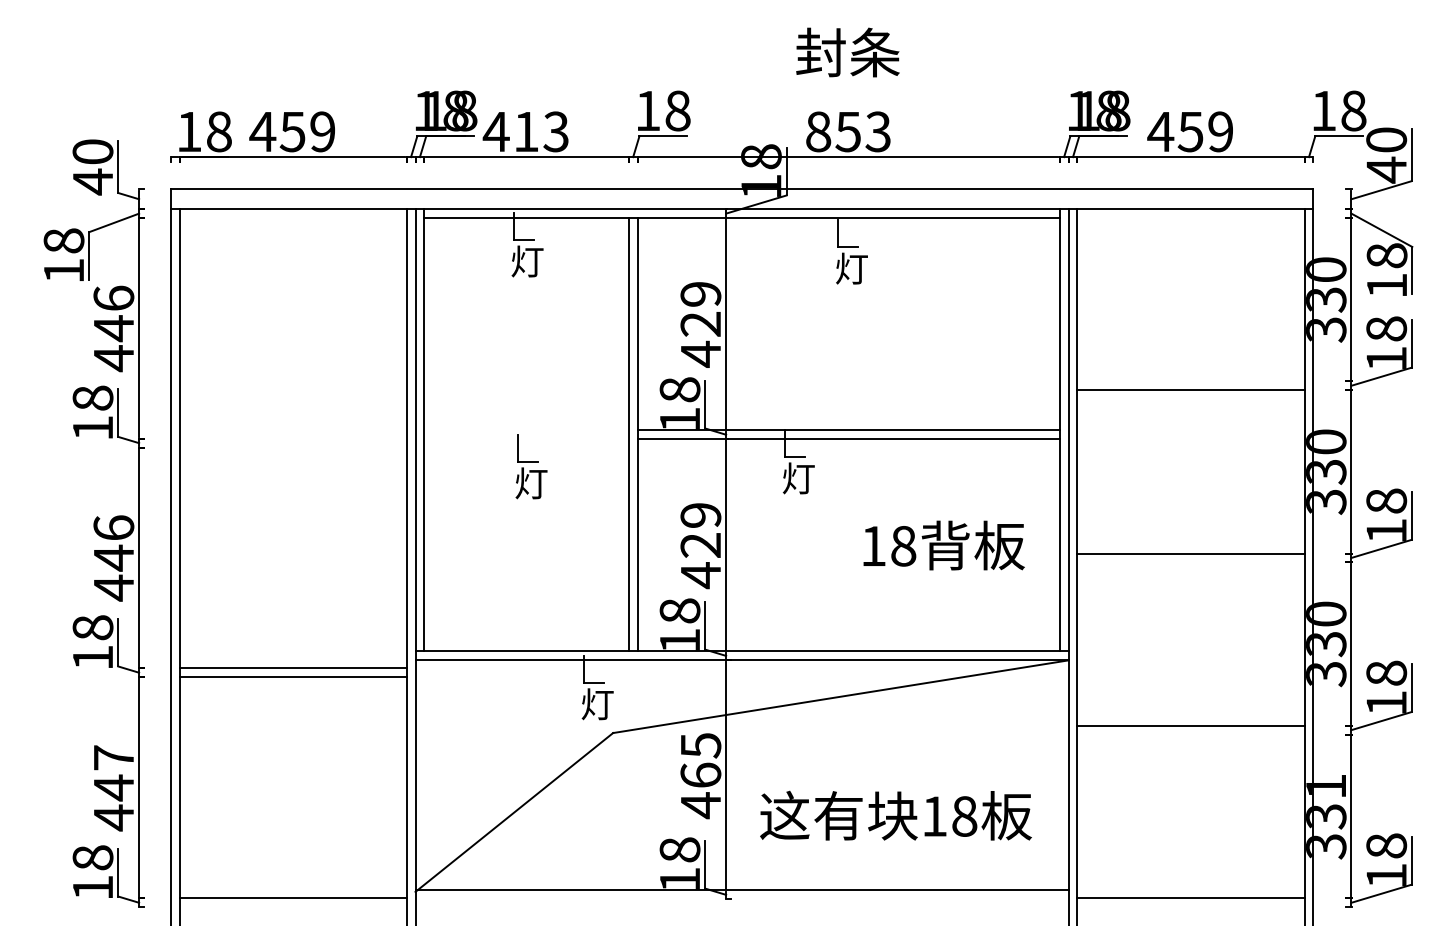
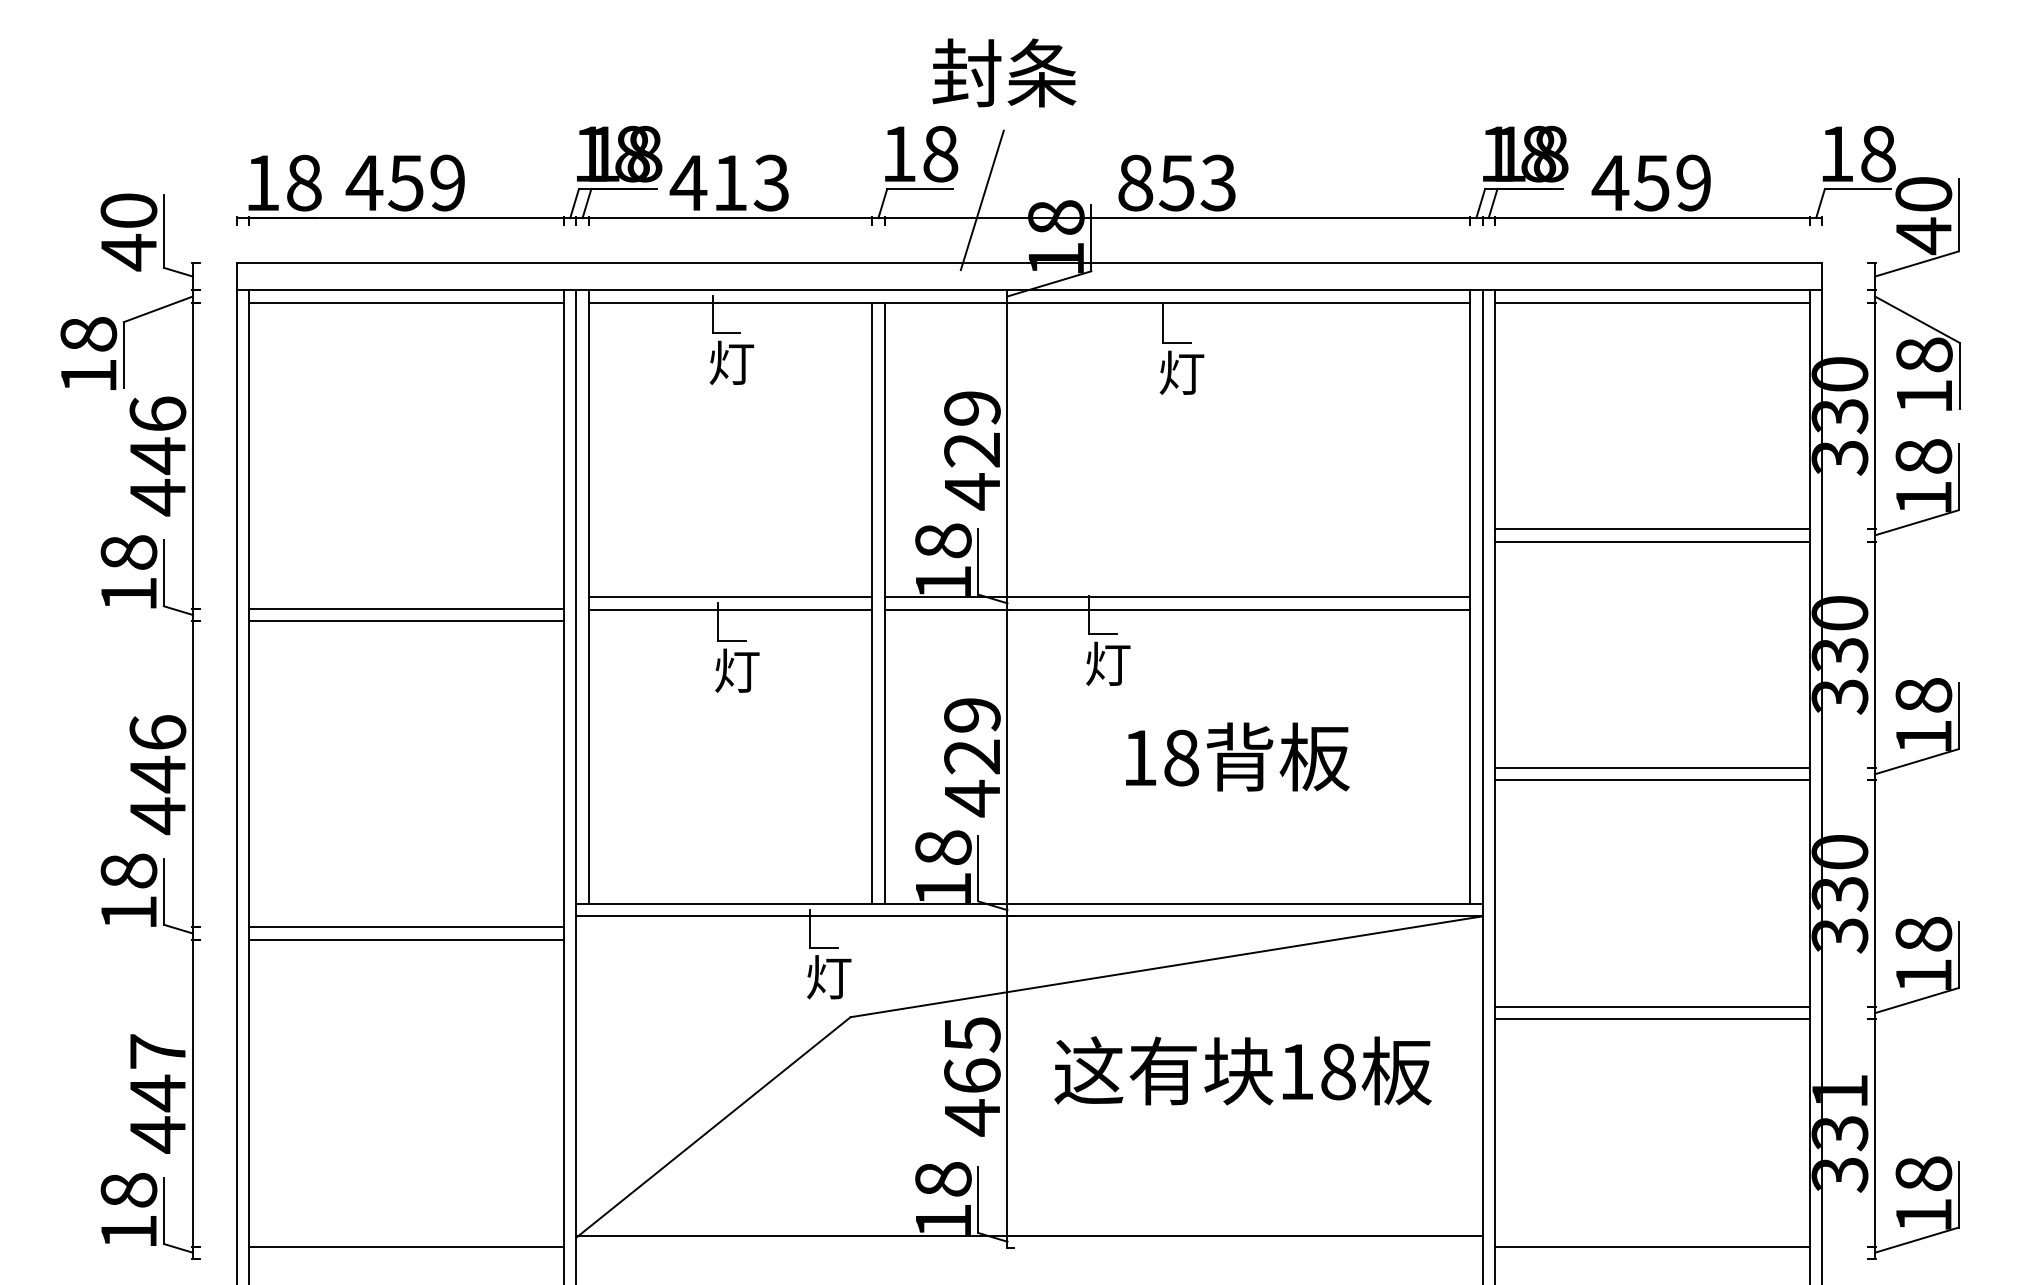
text: (847, 52) -> (1003, 72), moved
line: (707, 144) -> (981, 200), added
line: (292, 218) -> (405, 303), added
line: (1190, 218) -> (1651, 303), added
line: (1190, 381) -> (1651, 529), added
line: (526, 430) -> (730, 597), added
line: (292, 438) -> (405, 608), added
line: (526, 439) -> (730, 609), added
line: (292, 447) -> (405, 620), added
text: (943, 545) -> (1236, 756), moved
line: (1190, 562) -> (1651, 780), added
line: (1190, 734) -> (1651, 1019), added
text: (895, 815) -> (1242, 1070), moved

